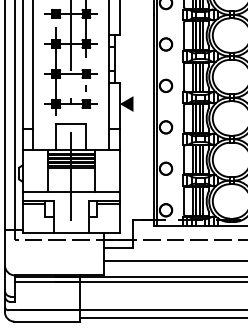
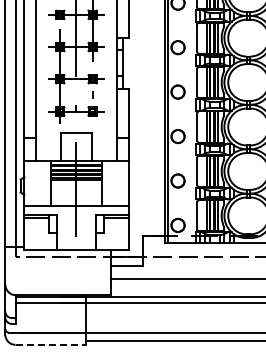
fill: (126, 104) -> (135, 111), removed
line: (48, 321) -> (51, 344), solid -> dashed

